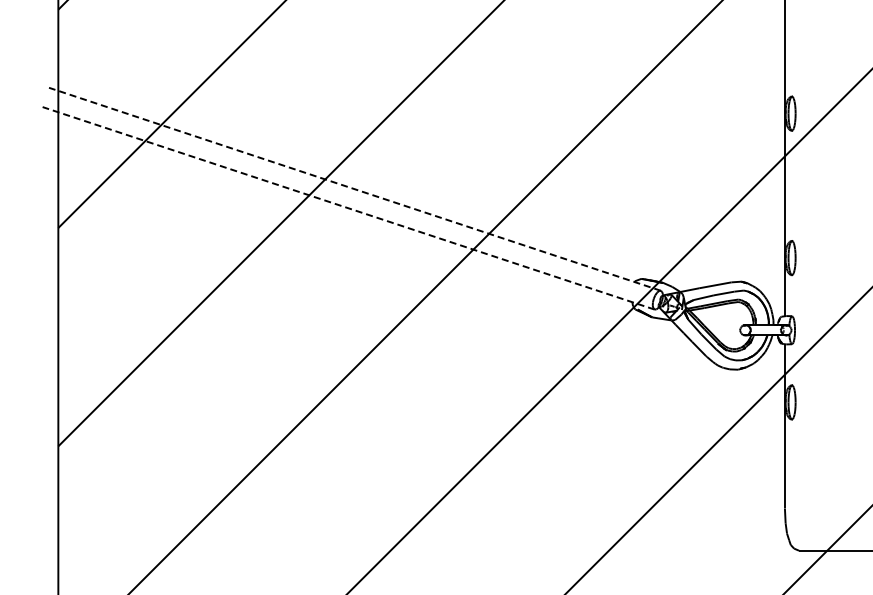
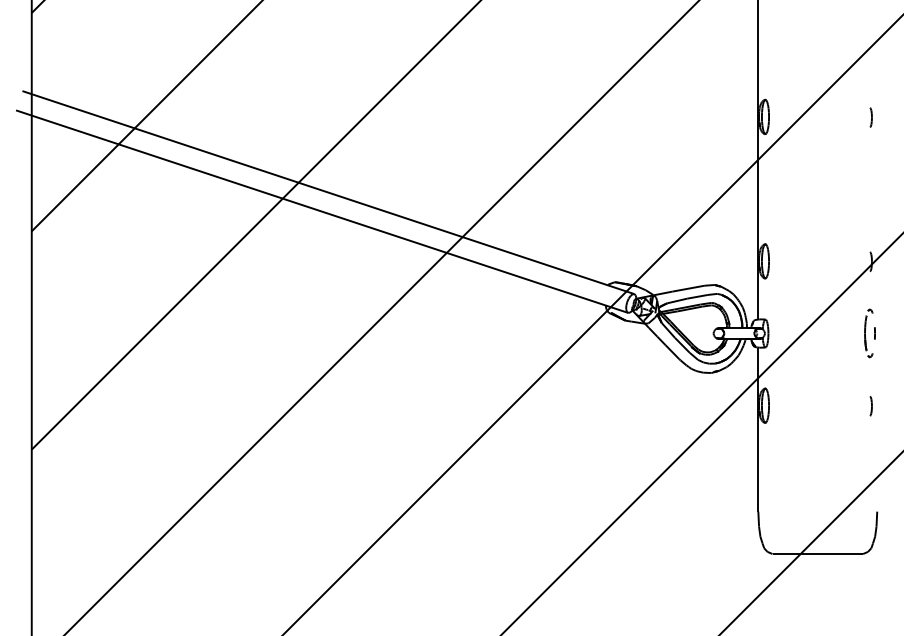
line: (354, 189) -> (327, 192), dashed -> solid
line: (348, 208) -> (321, 211), dashed -> solid

